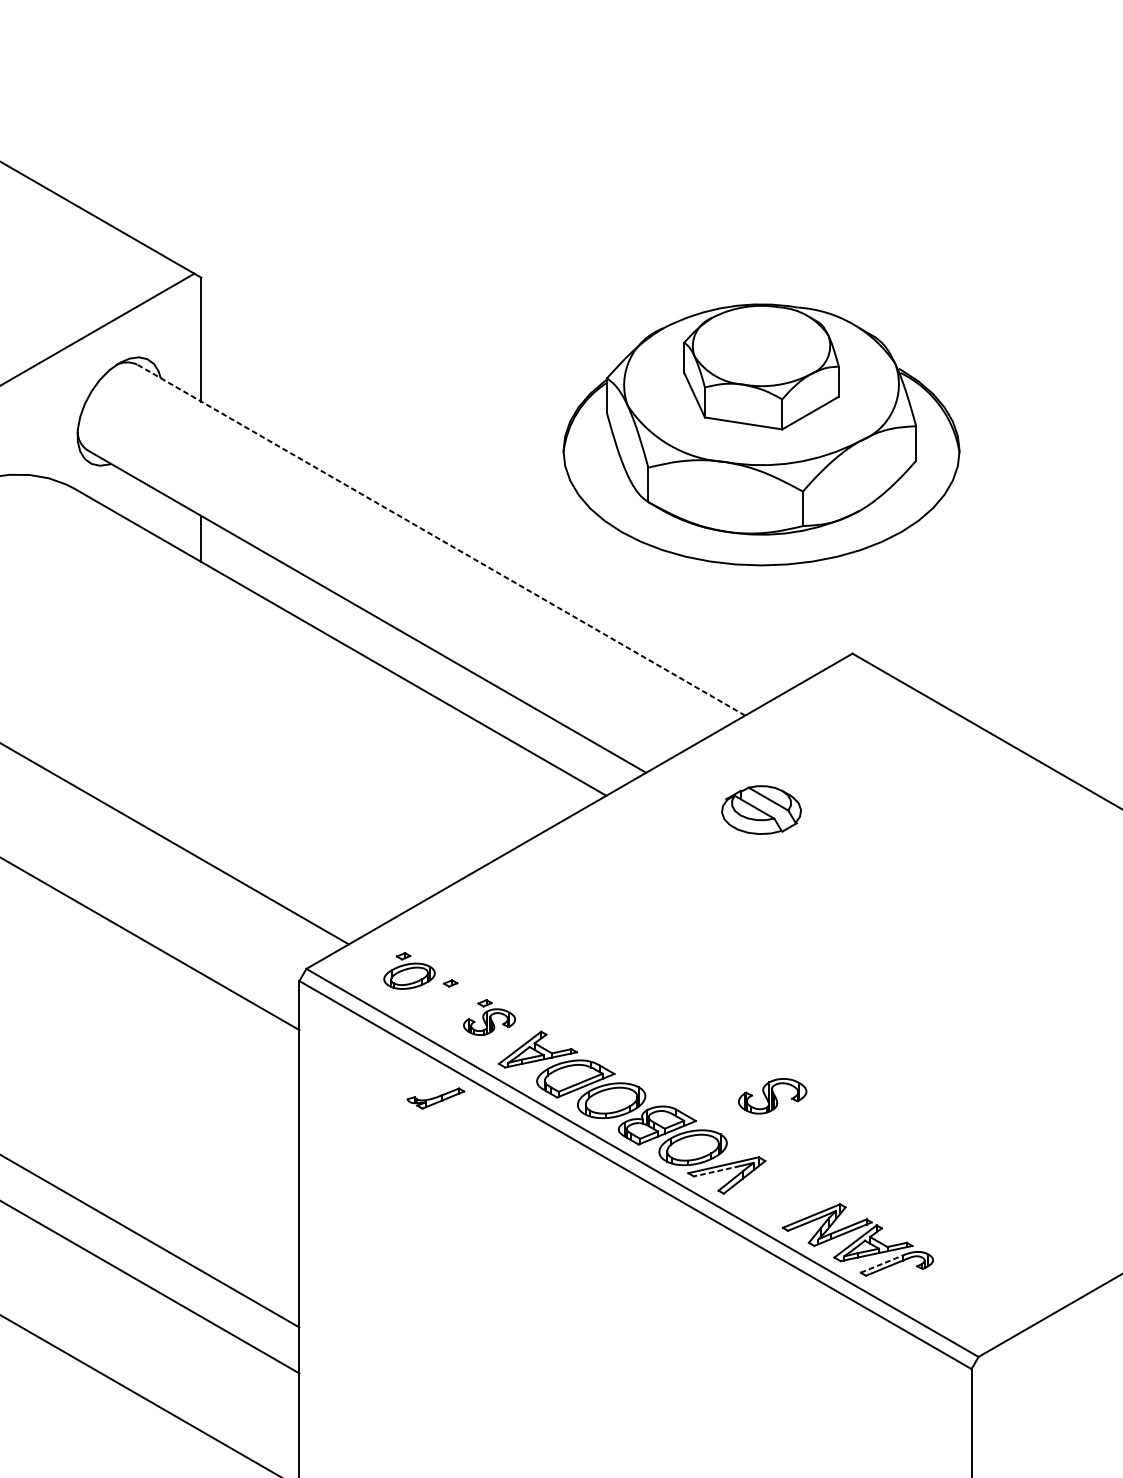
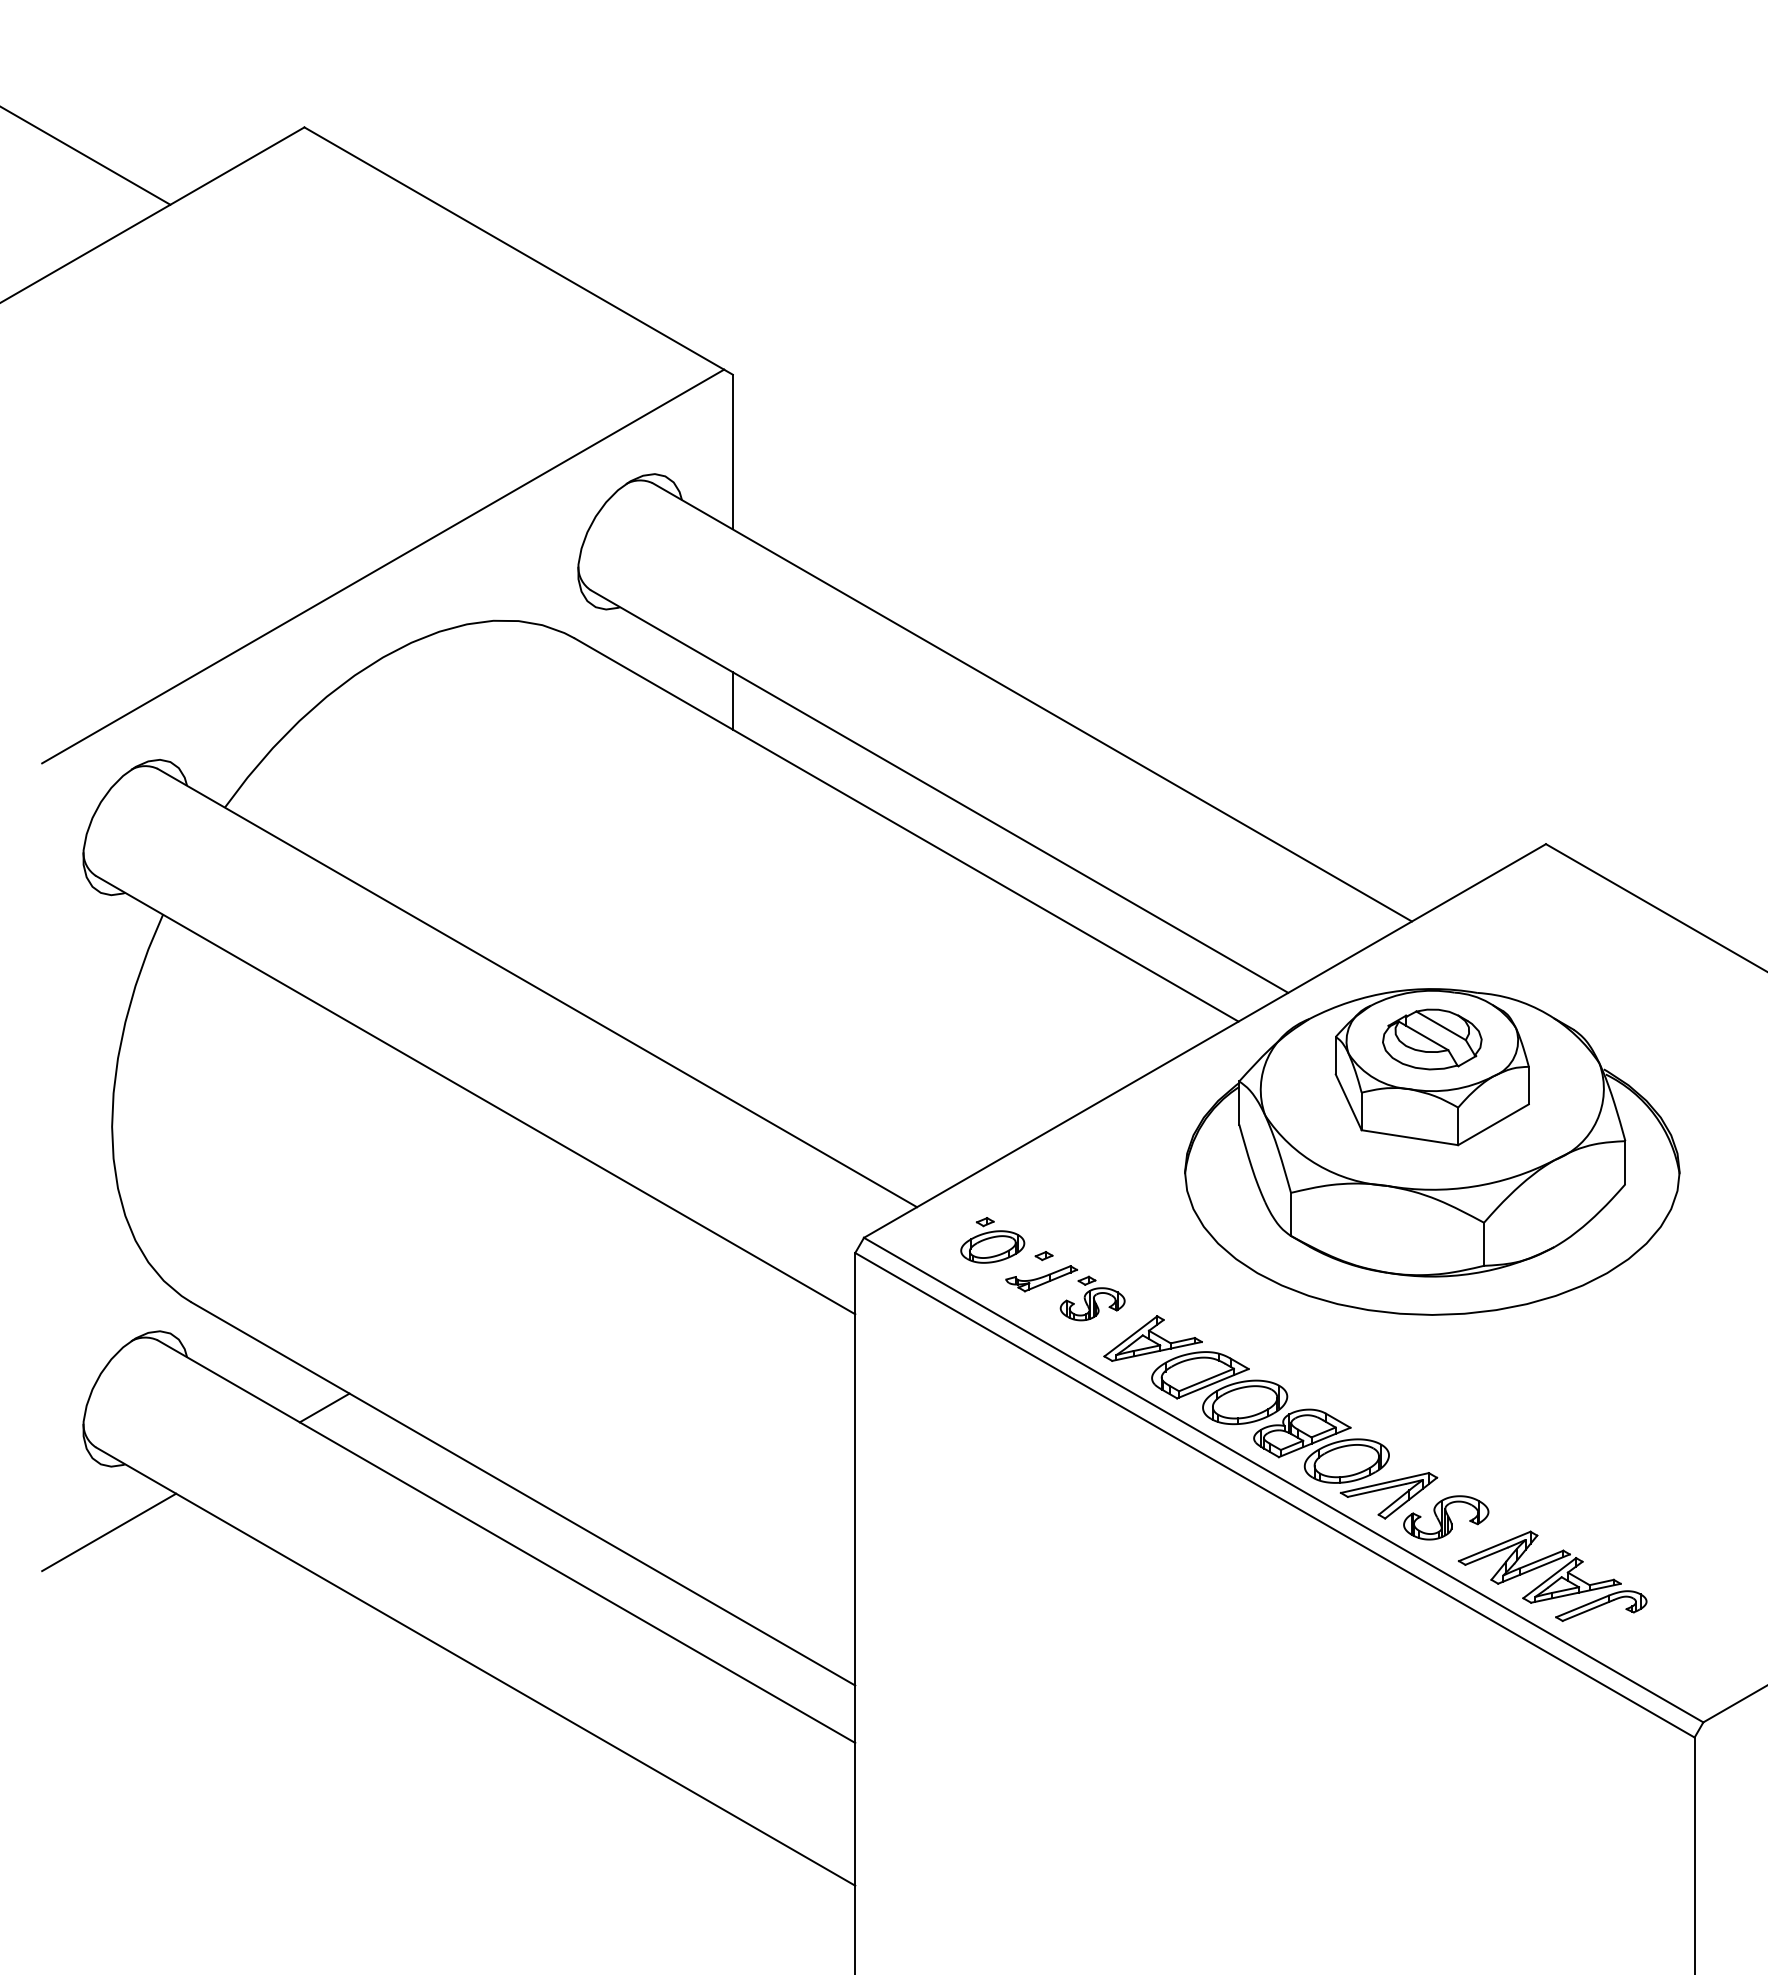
part: (761, 434) -> (1432, 1151), moved
line: (440, 540) -> (1031, 702), dashed -> solid
part: (772, 1095) -> (1446, 1517), moved
part: (435, 1098) -> (1041, 1278), moved
line: (716, 1171) -> (1376, 1490), dashed -> solid
line: (881, 1264) -> (1582, 1606), dashed -> solid

